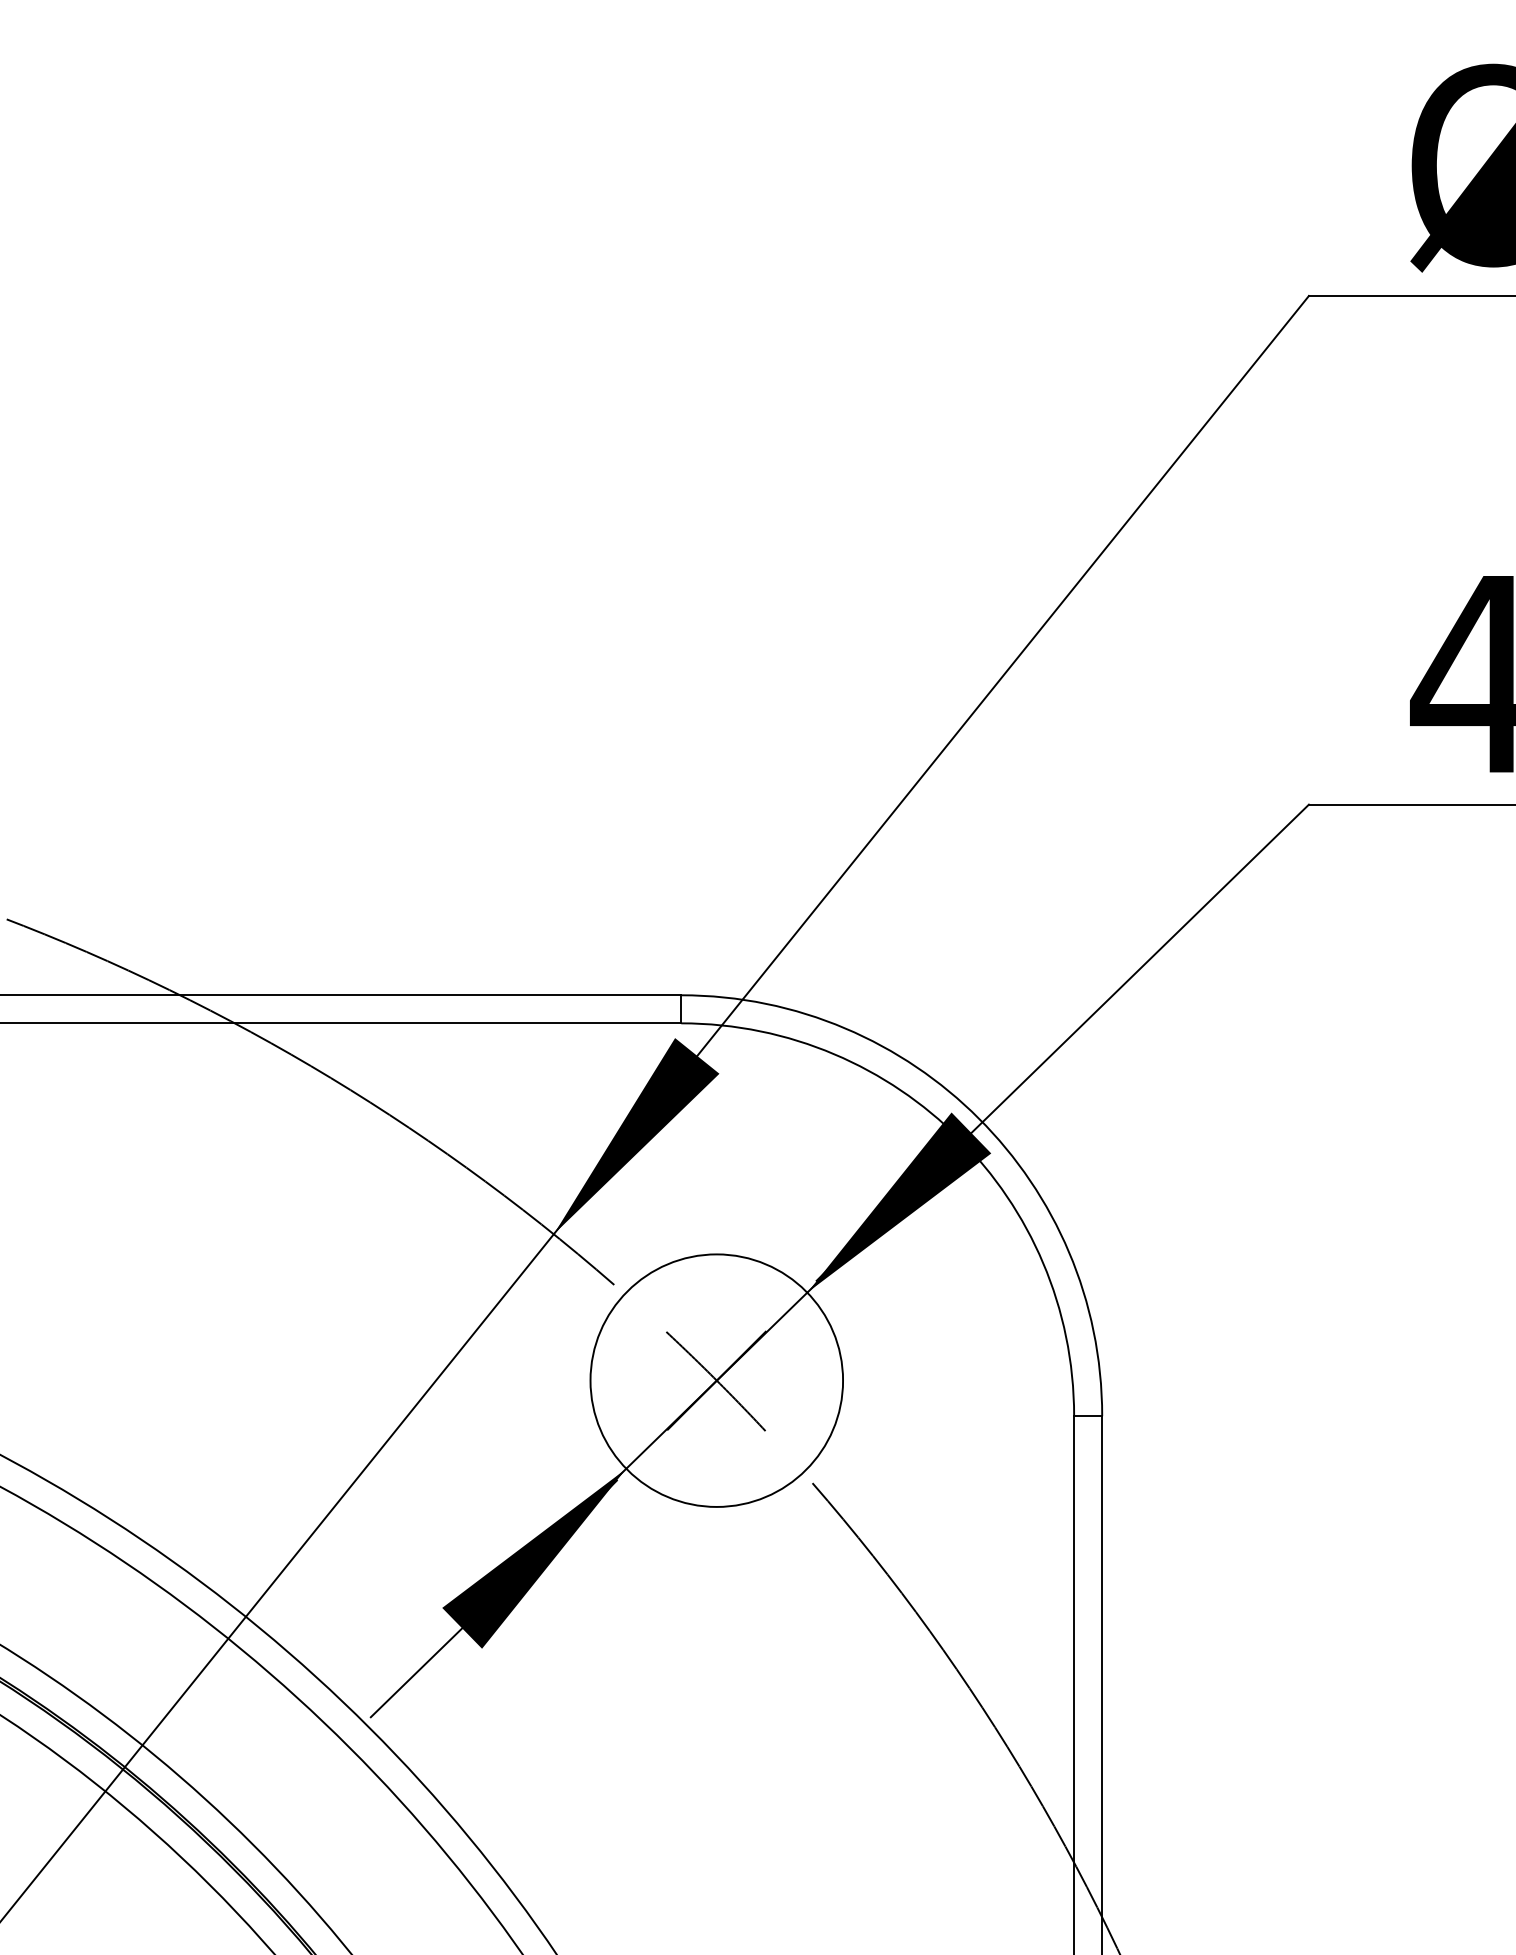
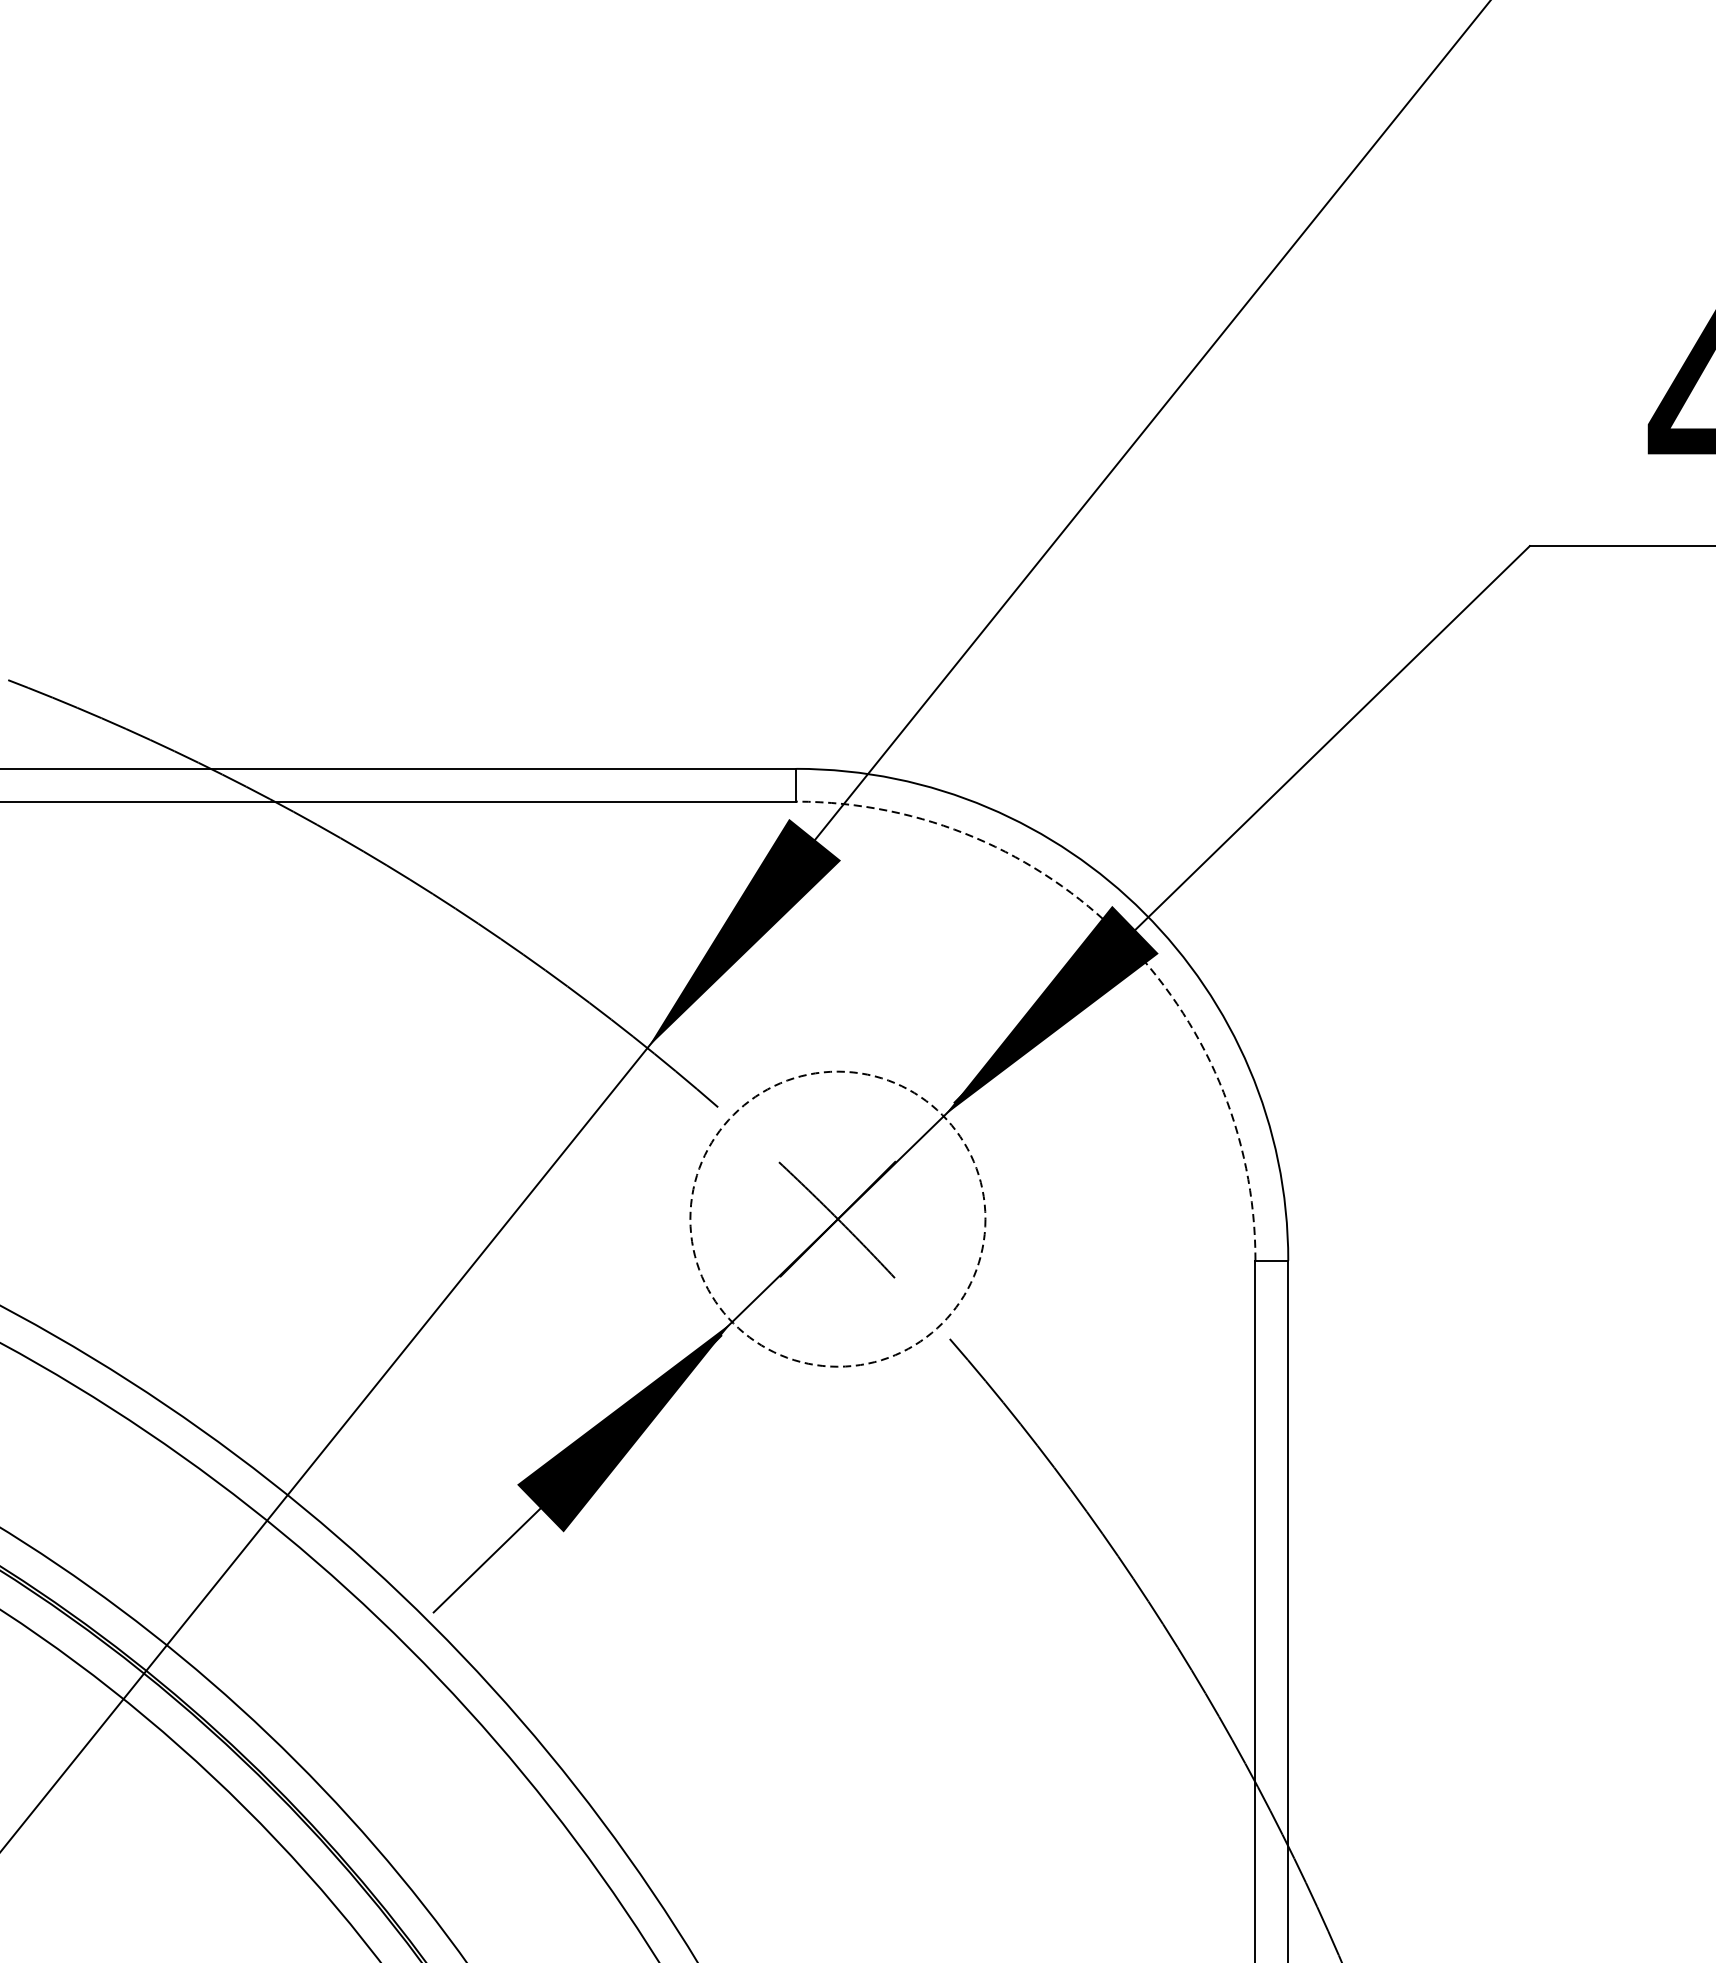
arc: (959, 1138) -> (1121, 936), solid -> dashed
circle: (716, 1380) -> (837, 1218), solid -> dashed

